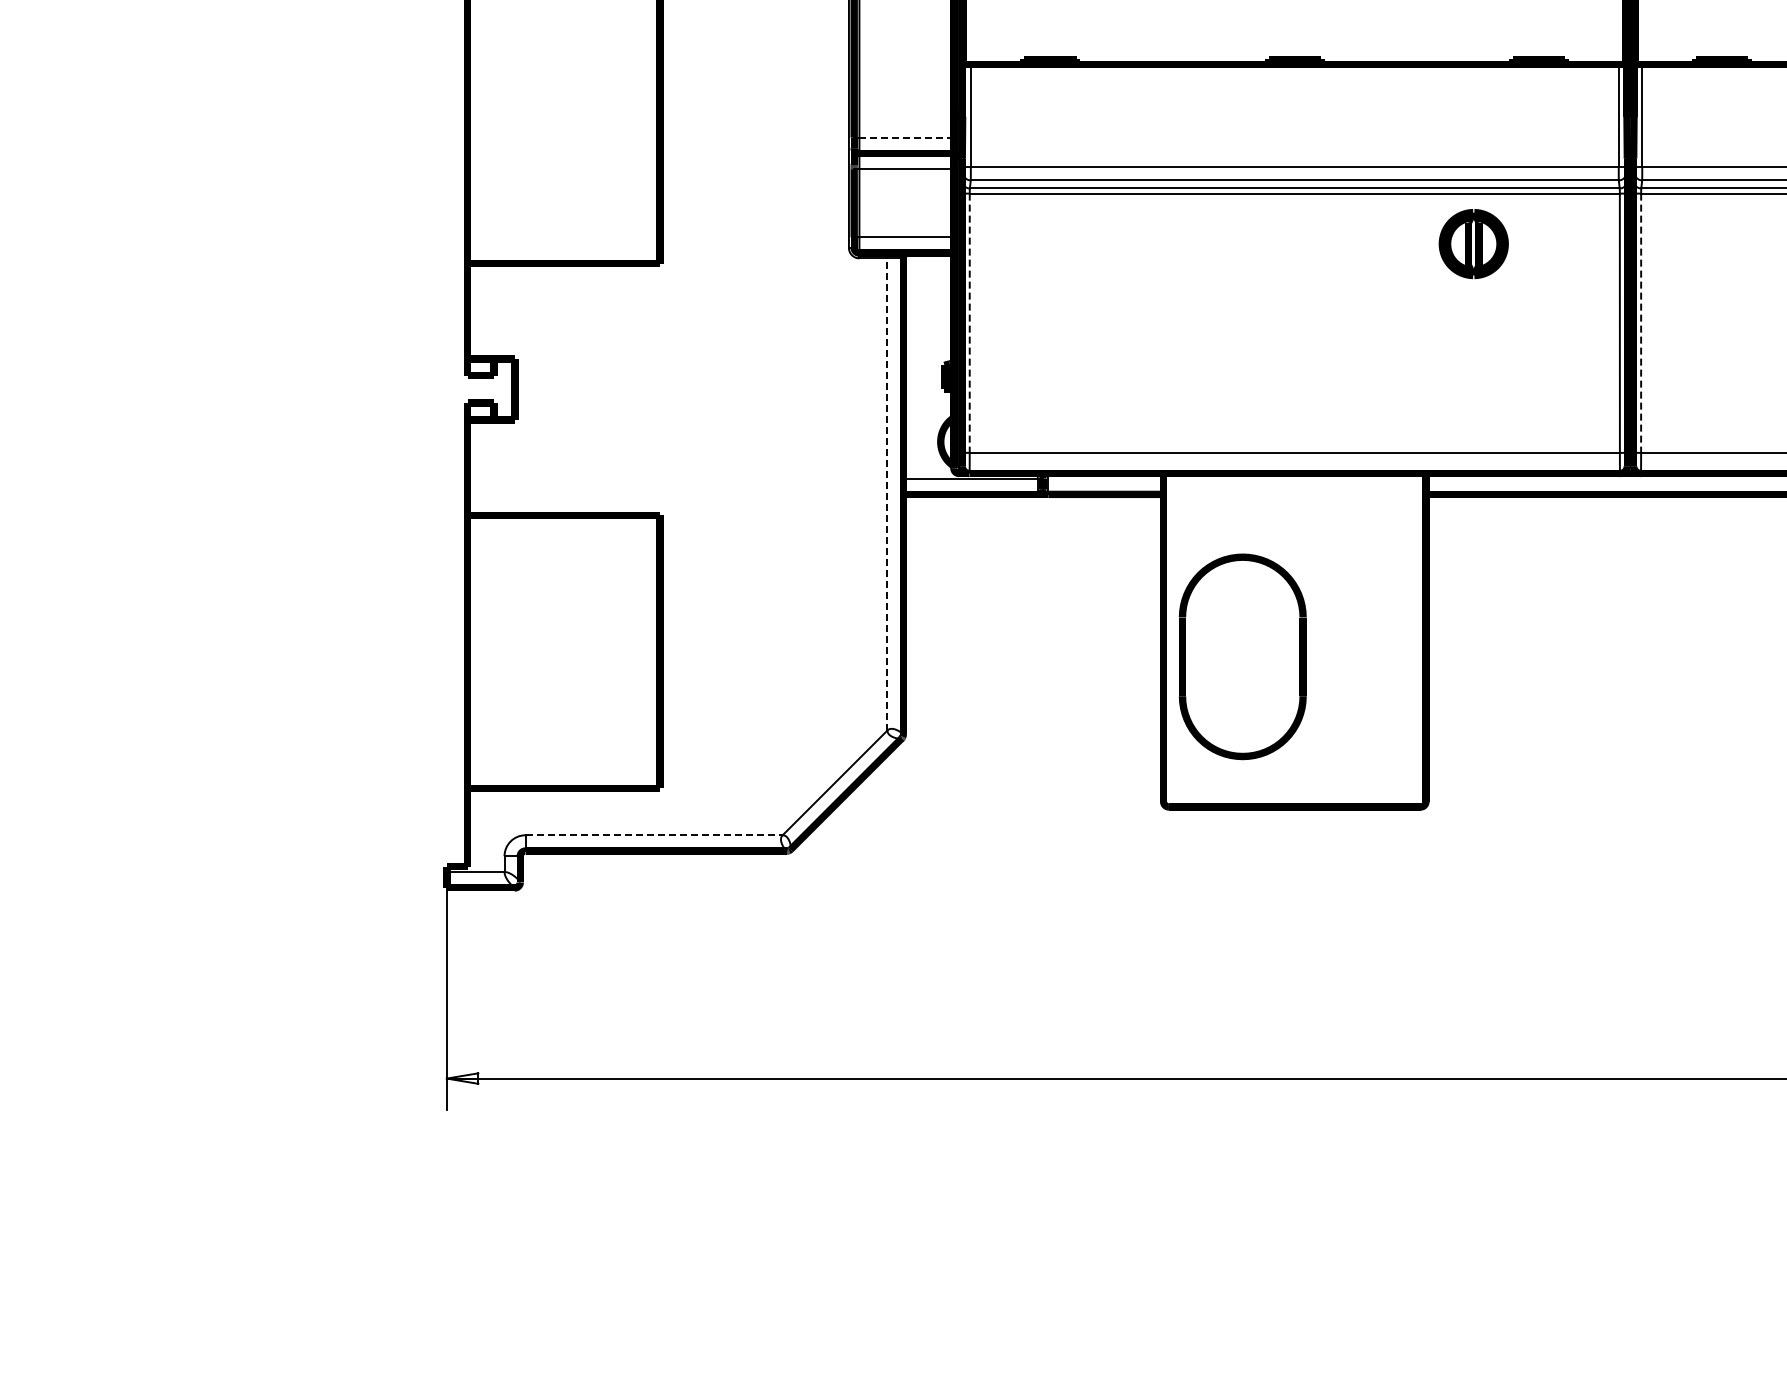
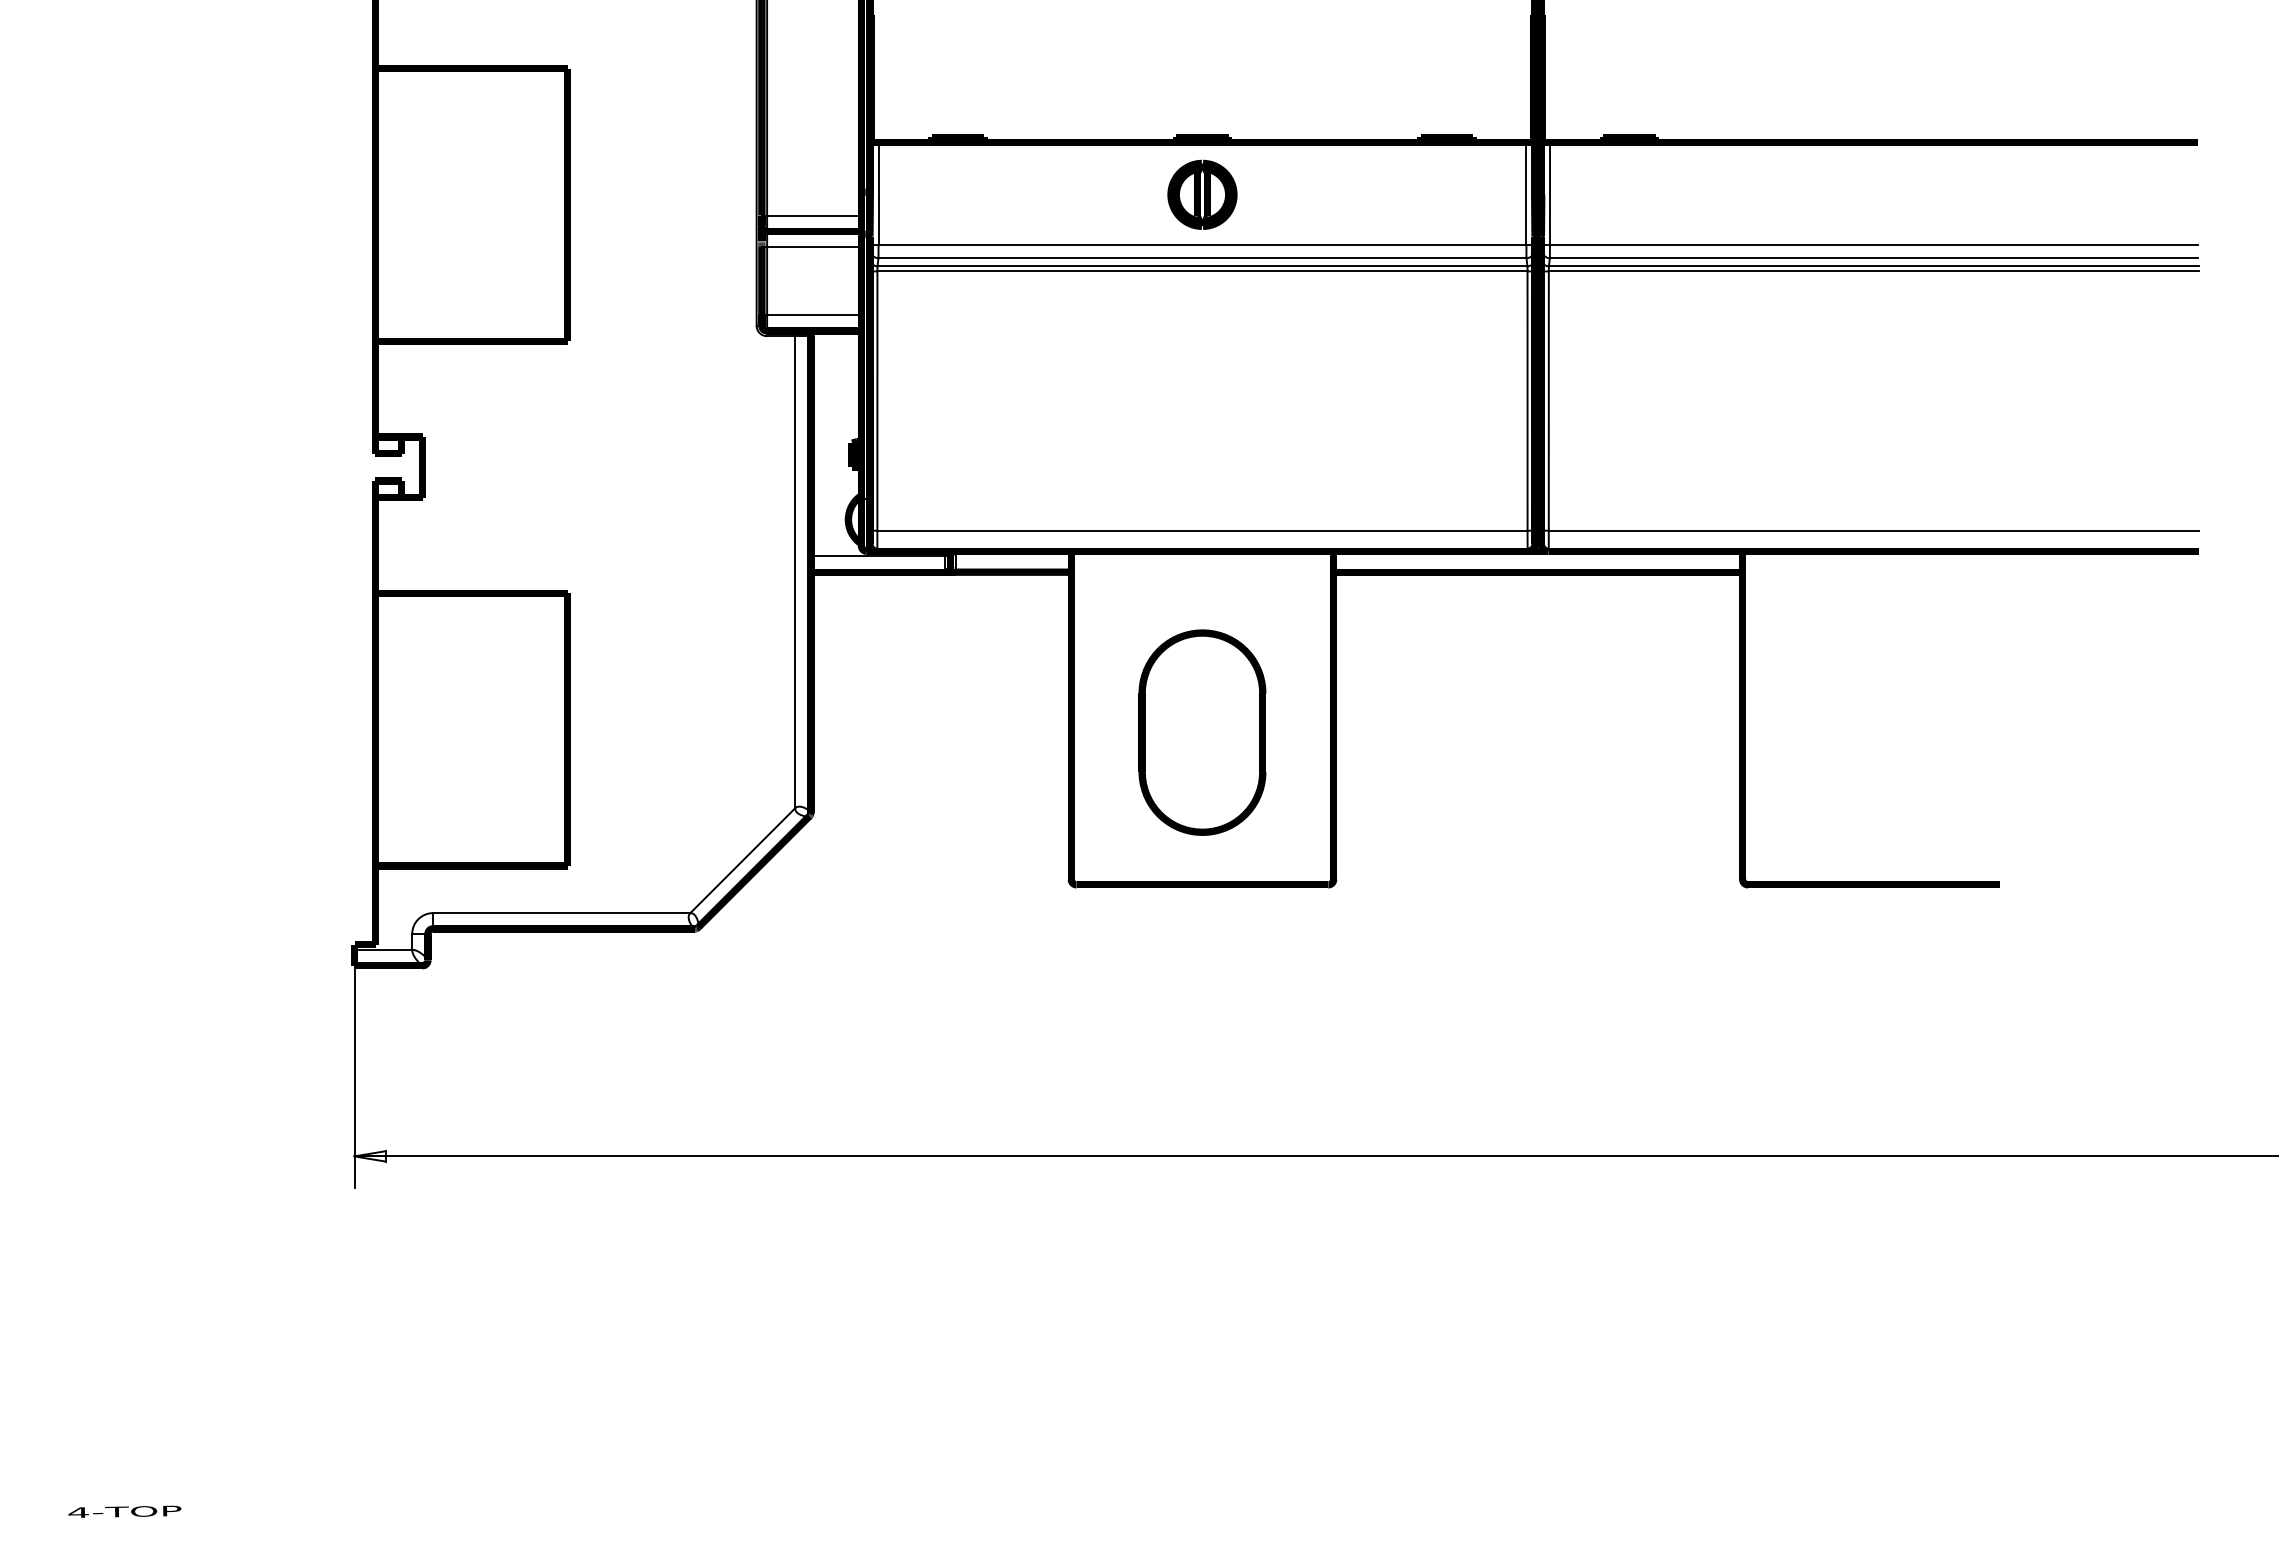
line: (906, 137) -> (814, 215), dashed -> solid
part: (1473, 243) -> (1202, 194), moved
line: (969, 323) -> (877, 401), dashed -> solid
line: (1640, 323) -> (1548, 401), dashed -> solid
line: (887, 493) -> (795, 571), dashed -> solid
part: (1242, 656) -> (1202, 732), moved
line: (653, 835) -> (561, 913), dashed -> solid

